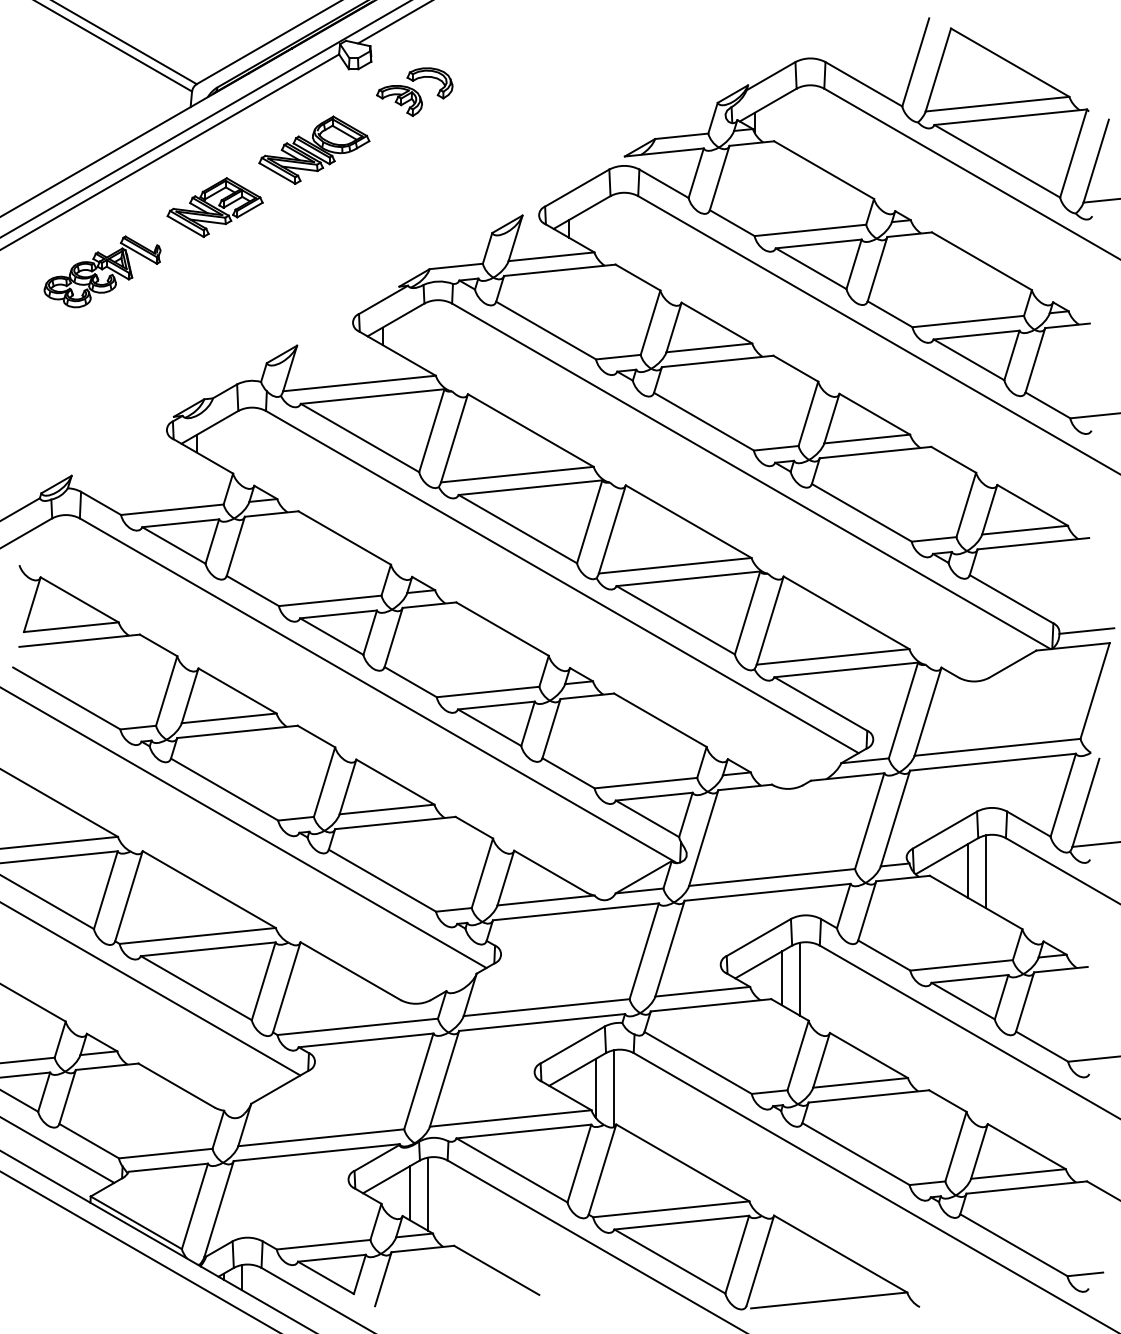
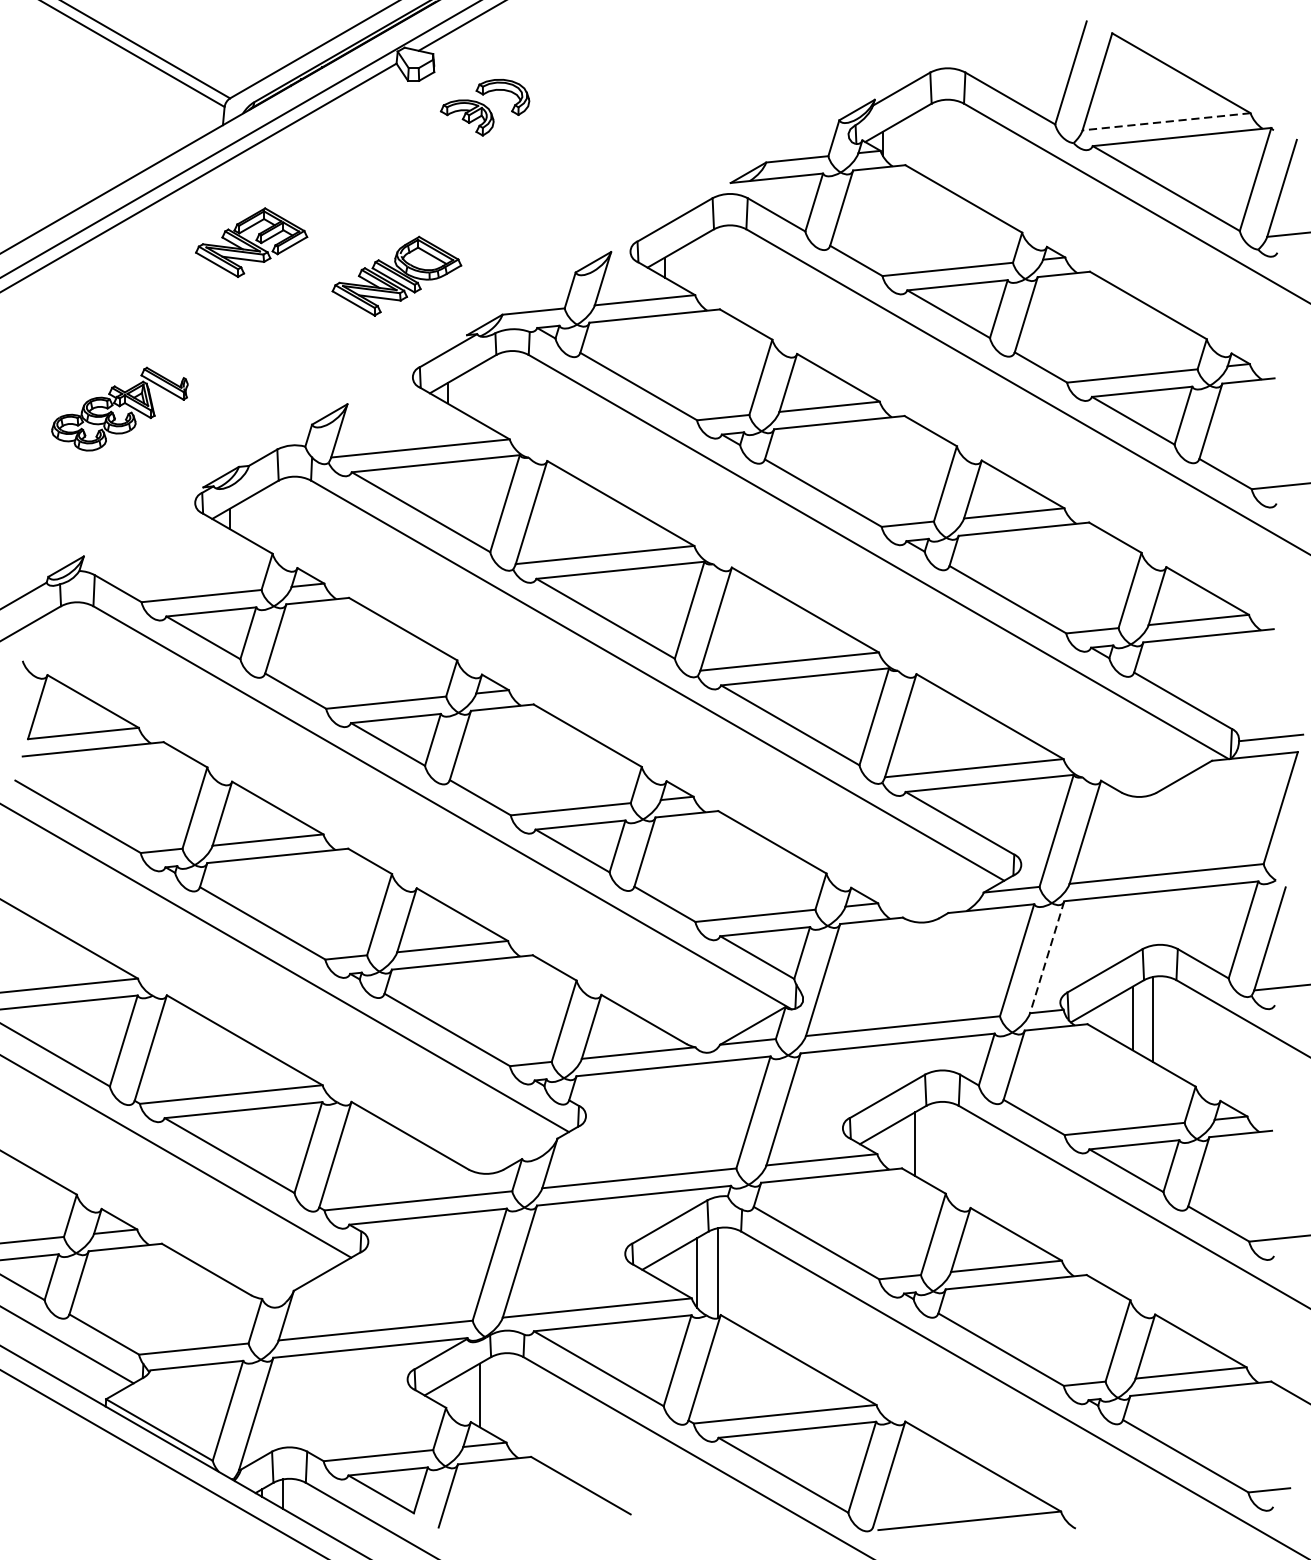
line: (997, 104) -> (1166, 122), solid -> dashed
part: (314, 149) -> (397, 275), moved
part: (102, 271) -> (119, 408), moved
line: (895, 819) -> (1047, 958), solid -> dashed
line: (800, 978) -> (936, 1144), removed
line: (427, 1193) -> (499, 1395), removed

